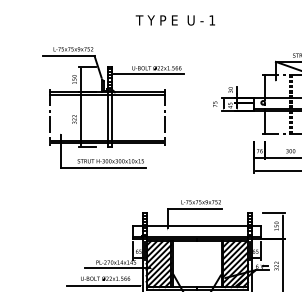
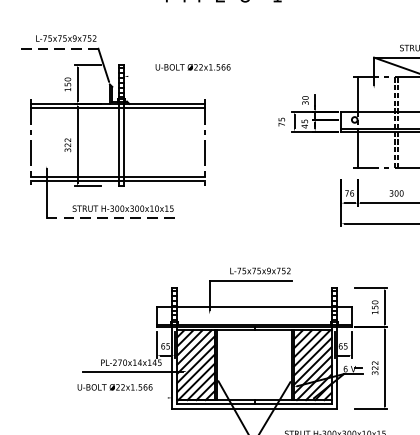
line: (68, 56) -> (58, 49), solid -> dashed
line: (149, 74) -> (181, 76), removed
line: (103, 167) -> (111, 218), solid -> dashed
line: (103, 285) -> (111, 397), removed

